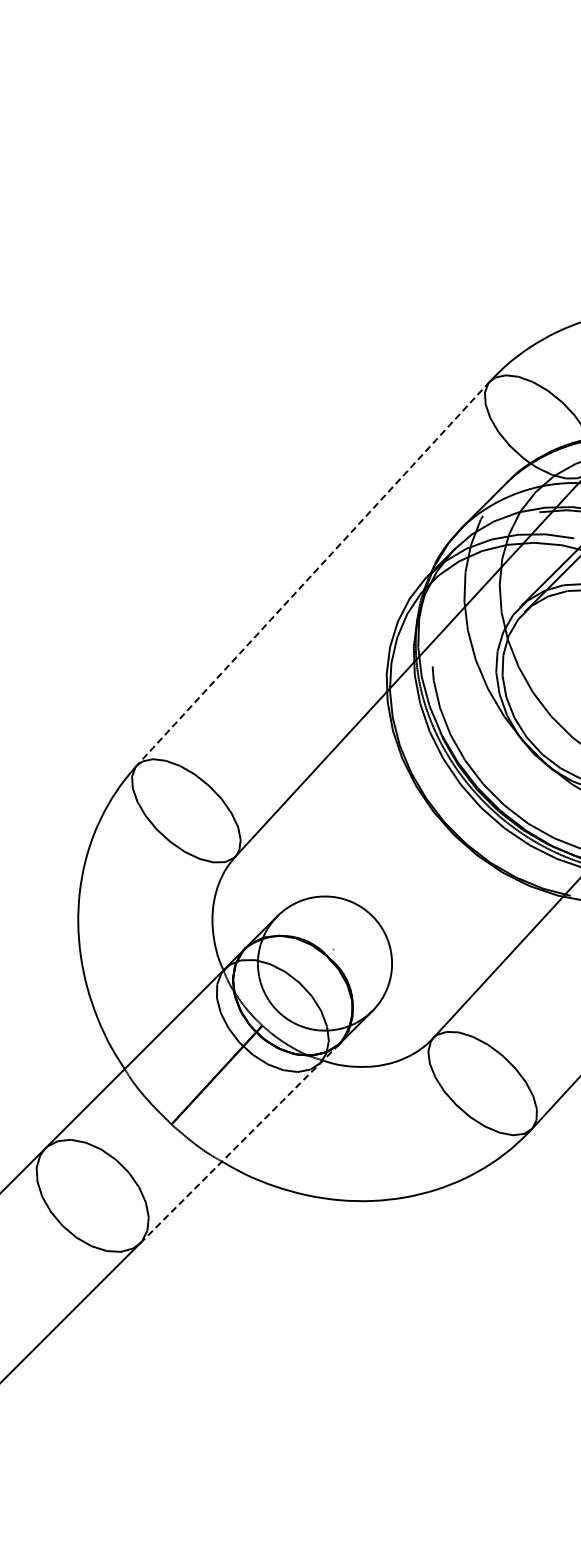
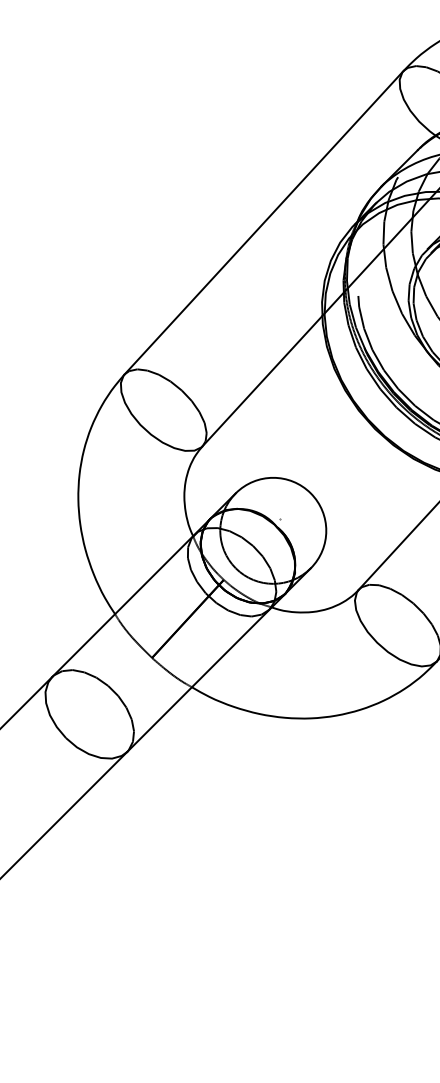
line: (313, 573) -> (264, 222), dashed -> solid
line: (240, 1143) -> (206, 672), dashed -> solid

